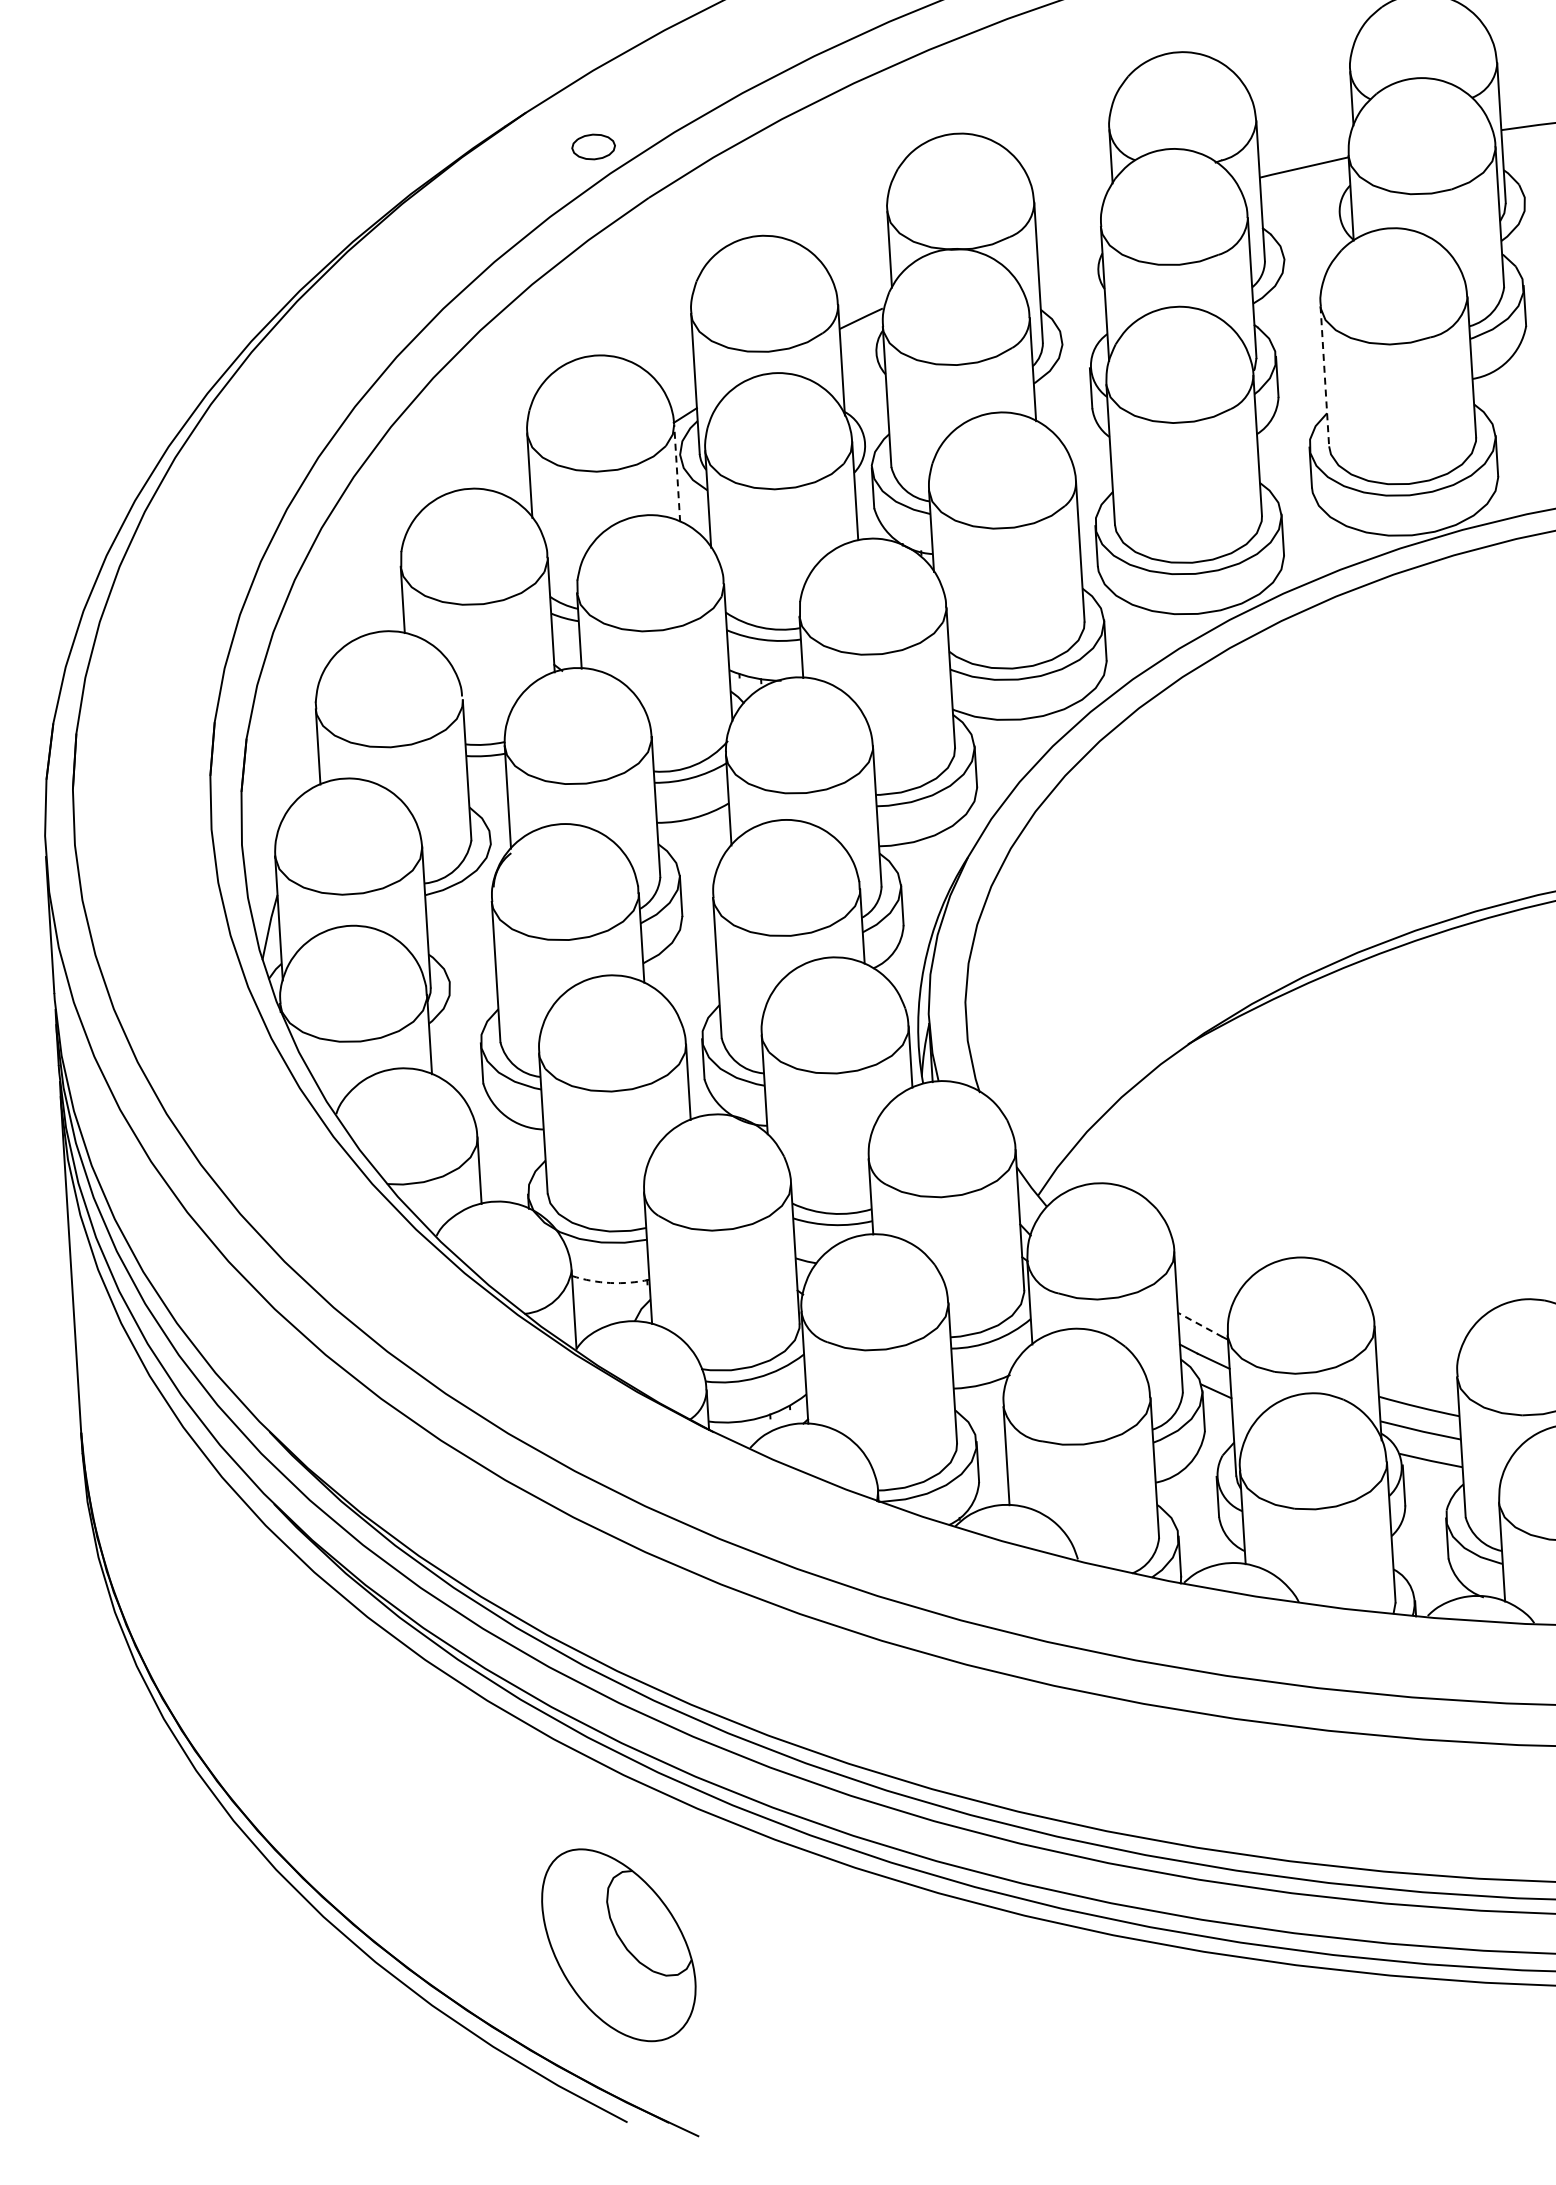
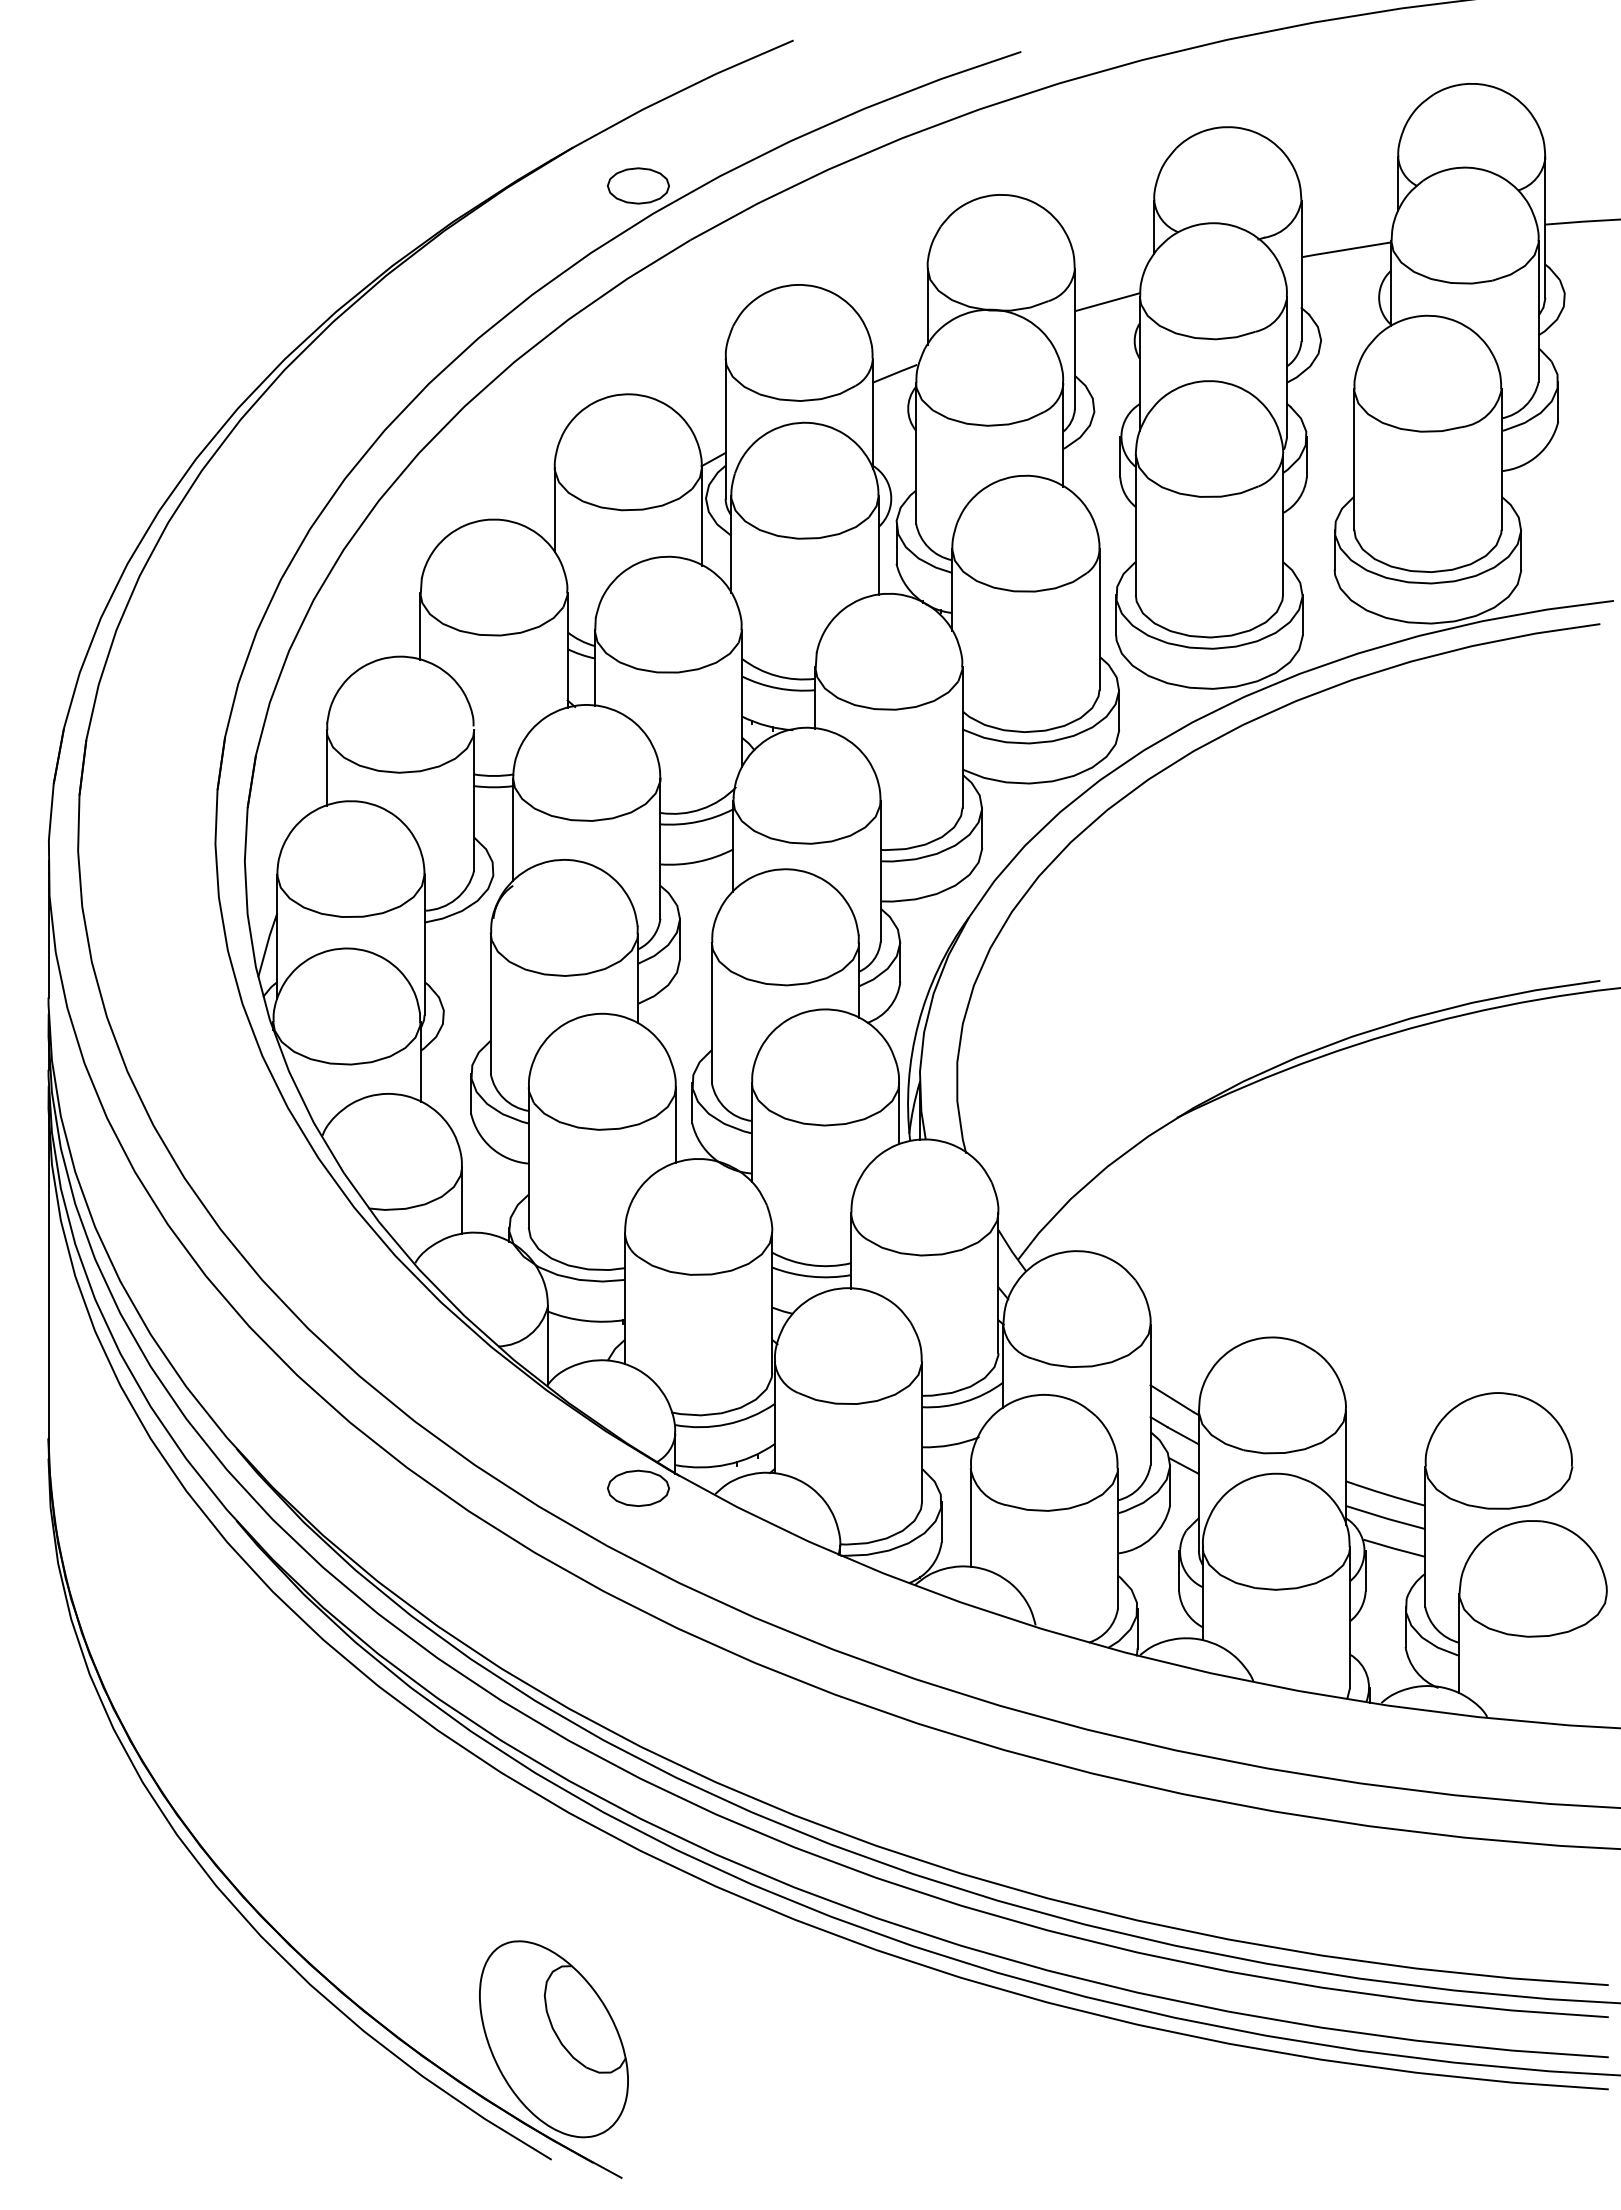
part: (593, 146) -> (638, 185), size x1.43
line: (1067, 234) -> (1106, 302), added
line: (1325, 377) -> (1354, 460), dashed -> solid
line: (676, 473) -> (701, 516), dashed -> solid
arc: (610, 1282) -> (585, 1320), dashed -> solid
line: (1200, 1324) -> (1172, 1398), dashed -> solid
part: (672, 1446) -> (637, 1487), added
part: (618, 1945) -> (553, 2039), moved

